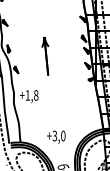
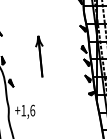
part: (45, 55) -> (39, 55), moved
text: (36, 95) -> (33, 110), +1,8 -> +1,6

